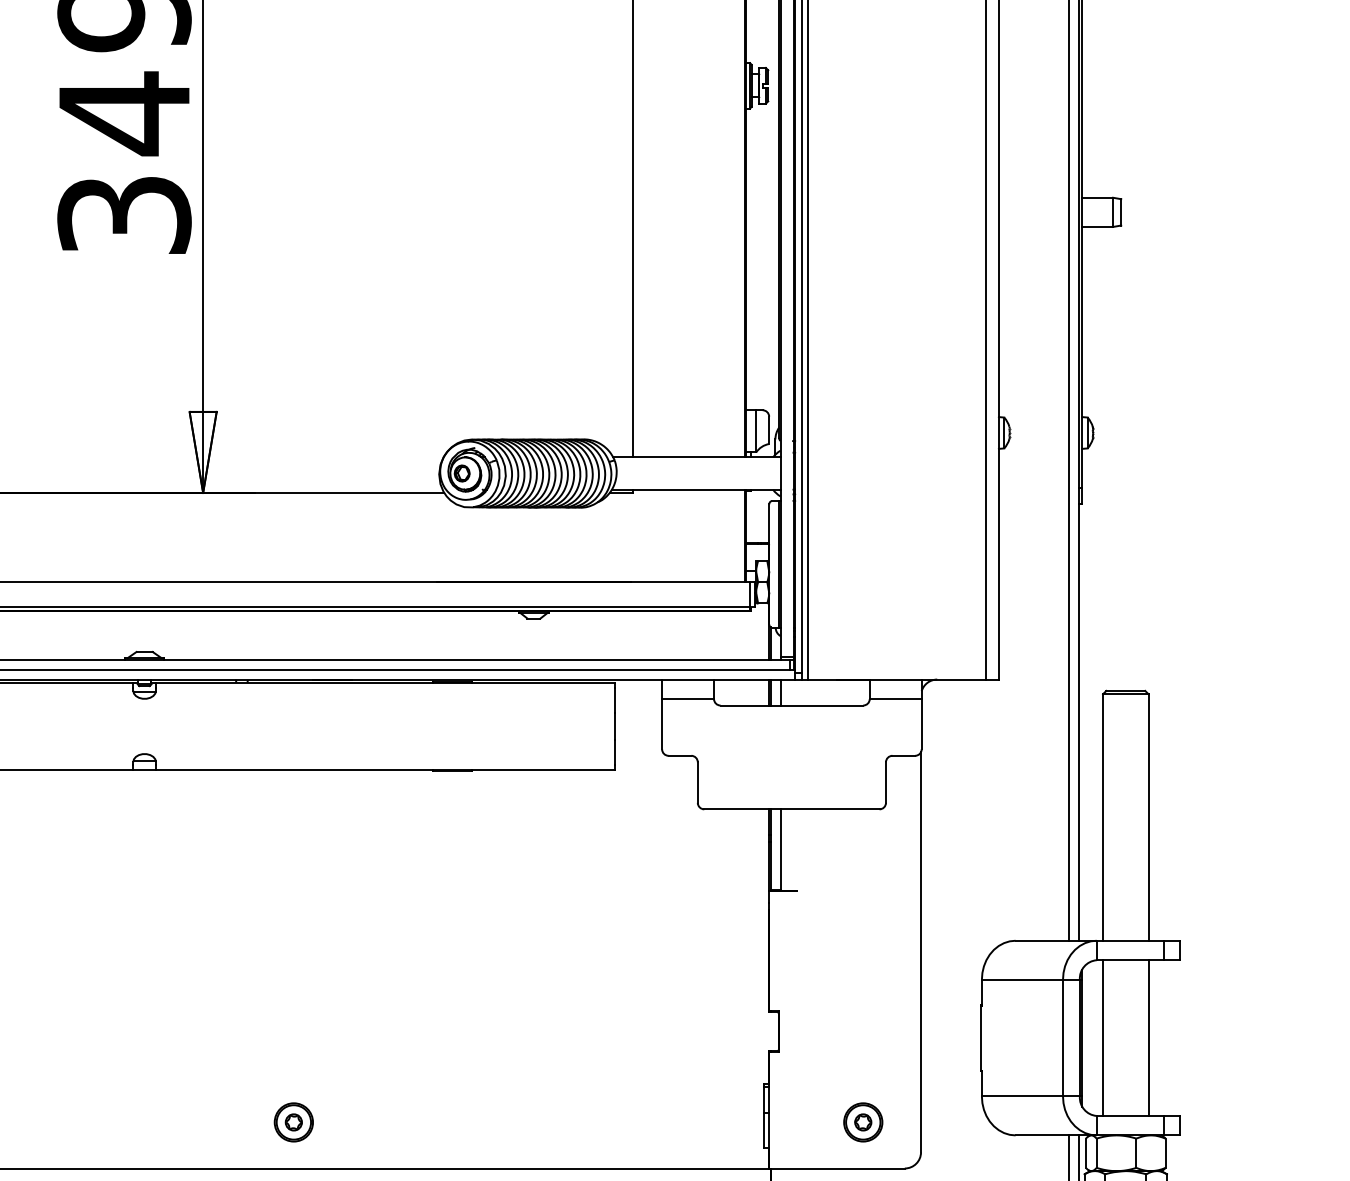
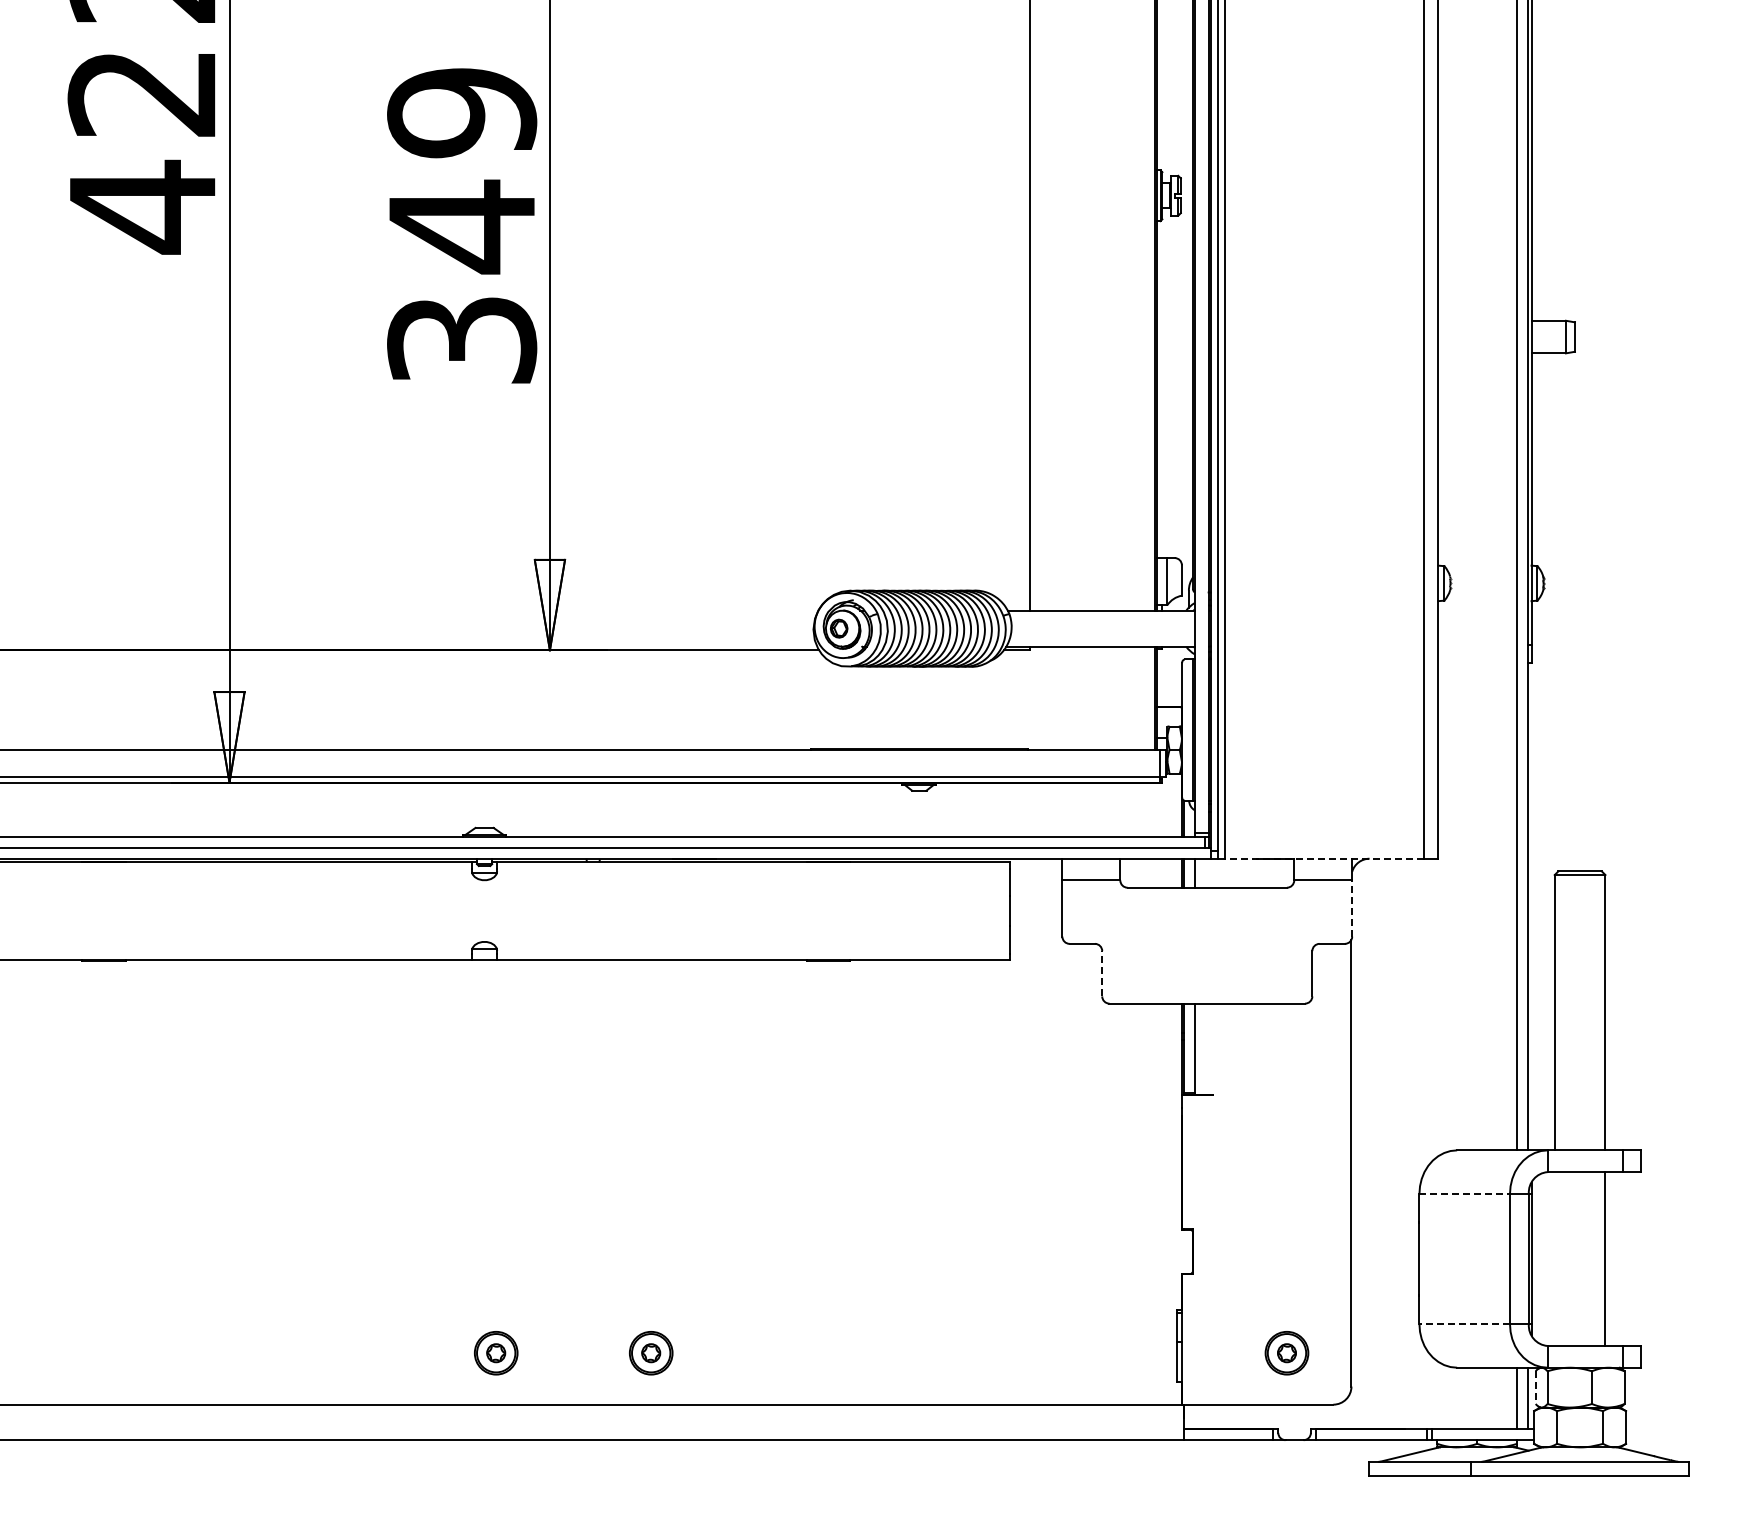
line: (896, 679) -> (1324, 858), solid -> dashed
line: (921, 724) -> (1352, 908), solid -> dashed
line: (698, 782) -> (1102, 973), solid -> dashed
line: (1023, 979) -> (1465, 1193), solid -> dashed
line: (1102, 1037) -> (1554, 1258), removed
line: (1022, 1096) -> (1464, 1324), solid -> dashed
part: (155, 1122) -> (496, 1353), added
line: (1085, 1154) -> (1535, 1388), solid -> dashed

